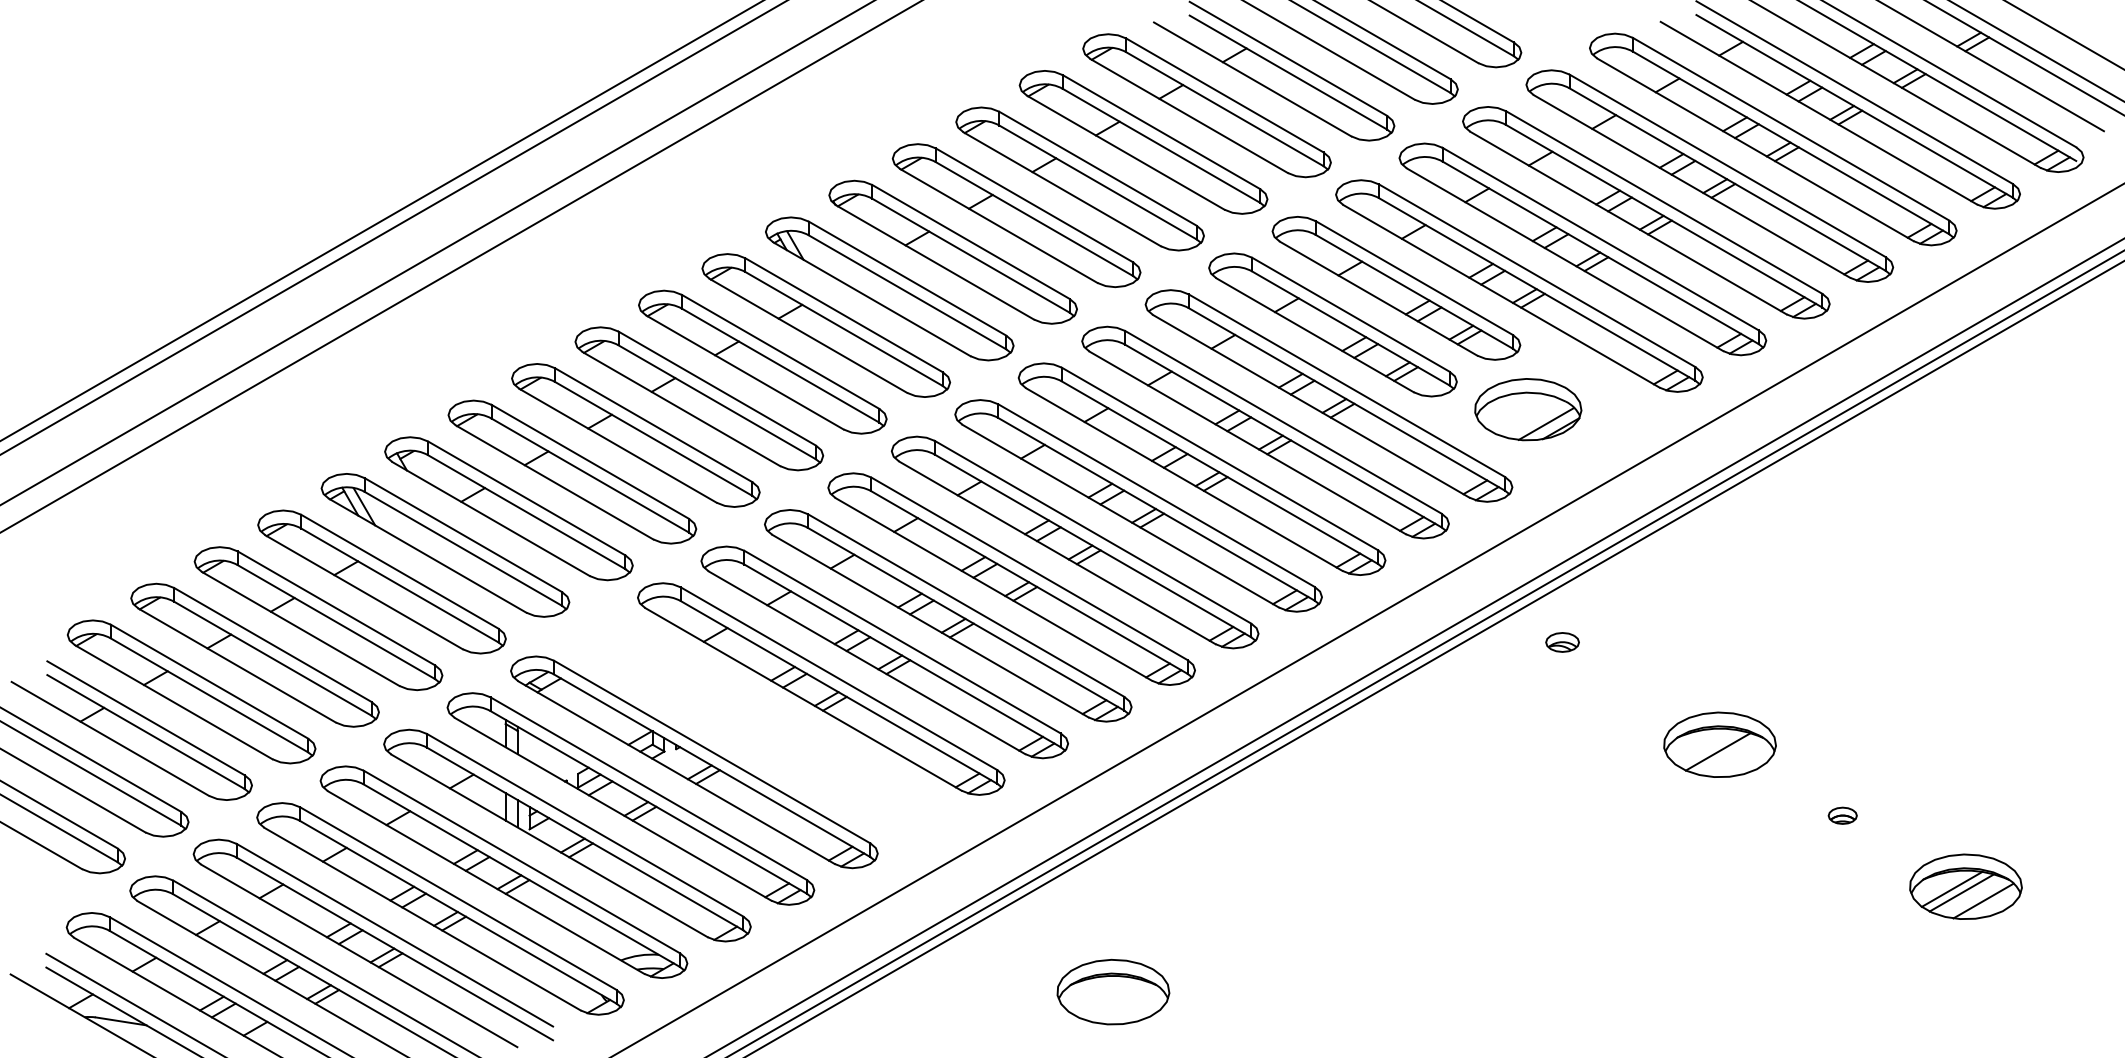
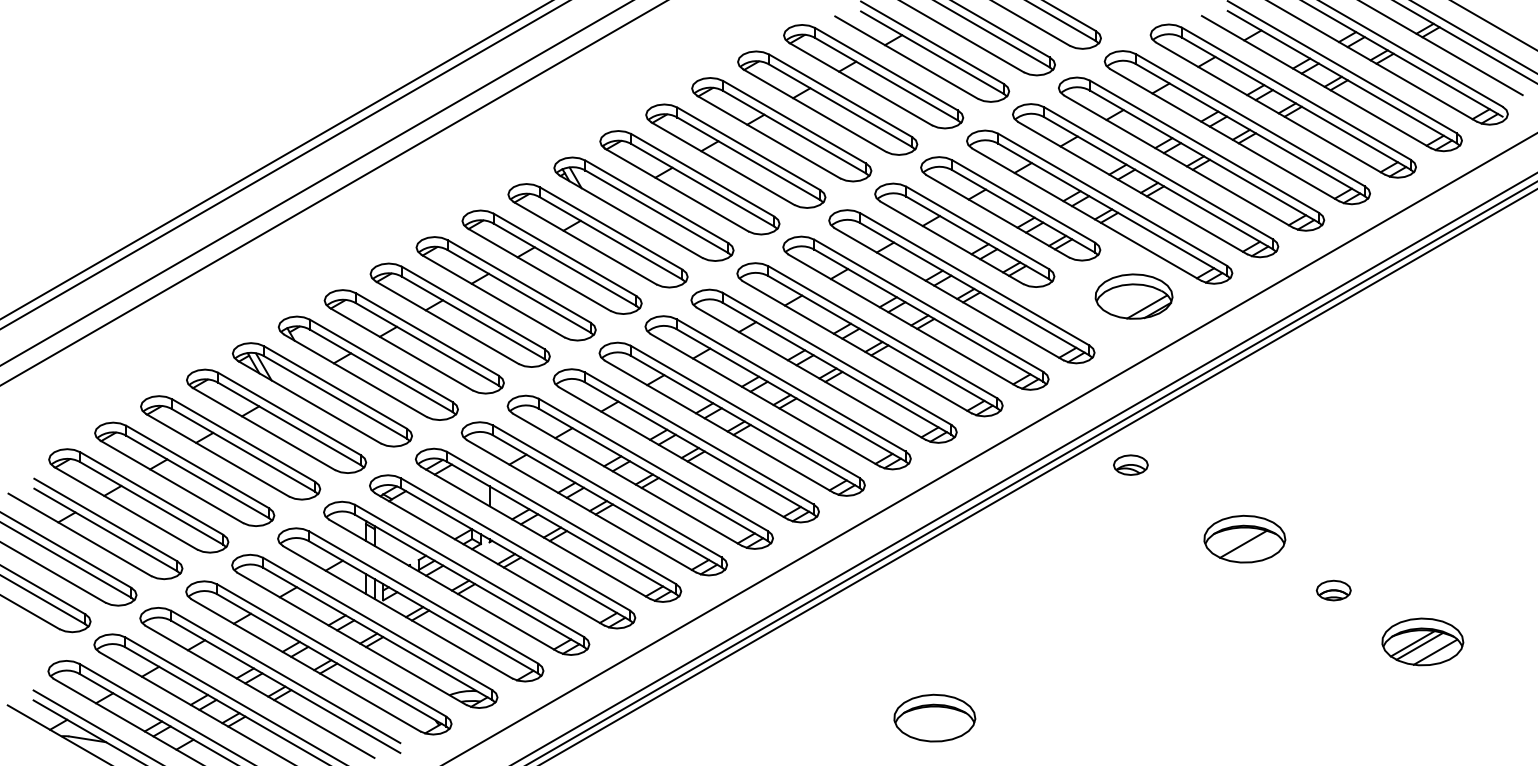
part: (1527, 409) -> (1133, 296), moved
part: (1562, 641) -> (1130, 464), size x1.43
part: (757, 724) -> (548, 524), added
part: (1842, 815) -> (1333, 590), size x1.67
part: (1112, 991) -> (934, 717), moved

